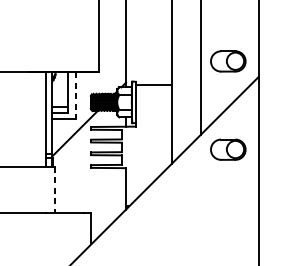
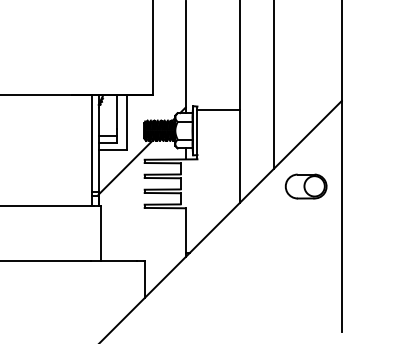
part: (227, 61) -> (305, 82), removed
line: (75, 96) -> (126, 123), dashed -> solid
line: (54, 190) -> (101, 234), dashed -> solid

